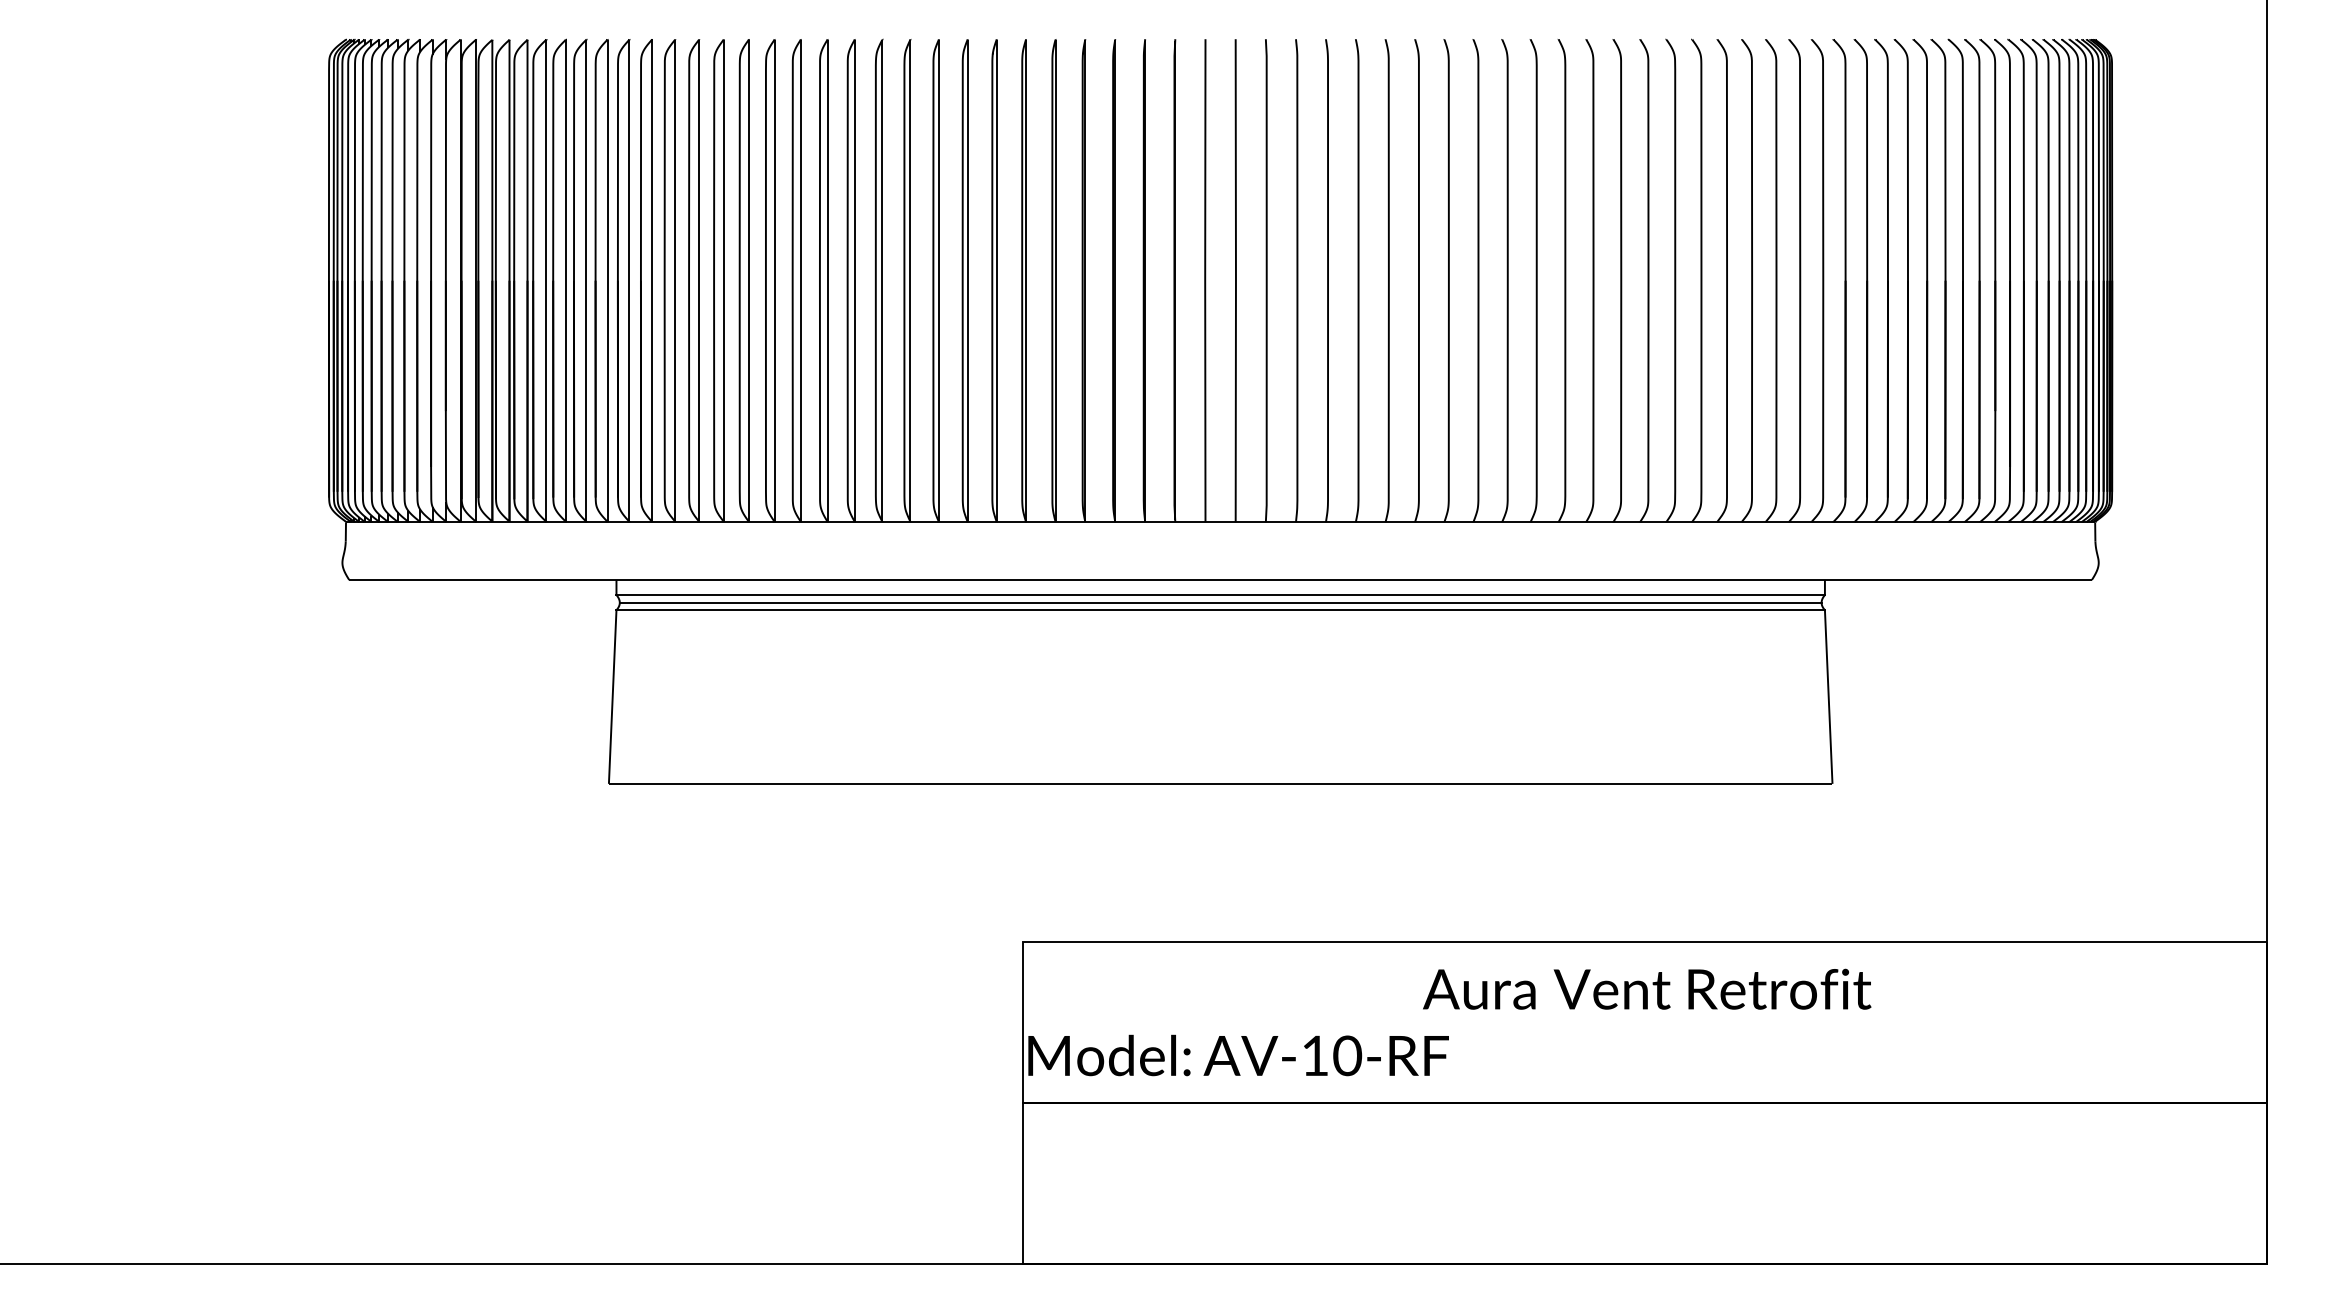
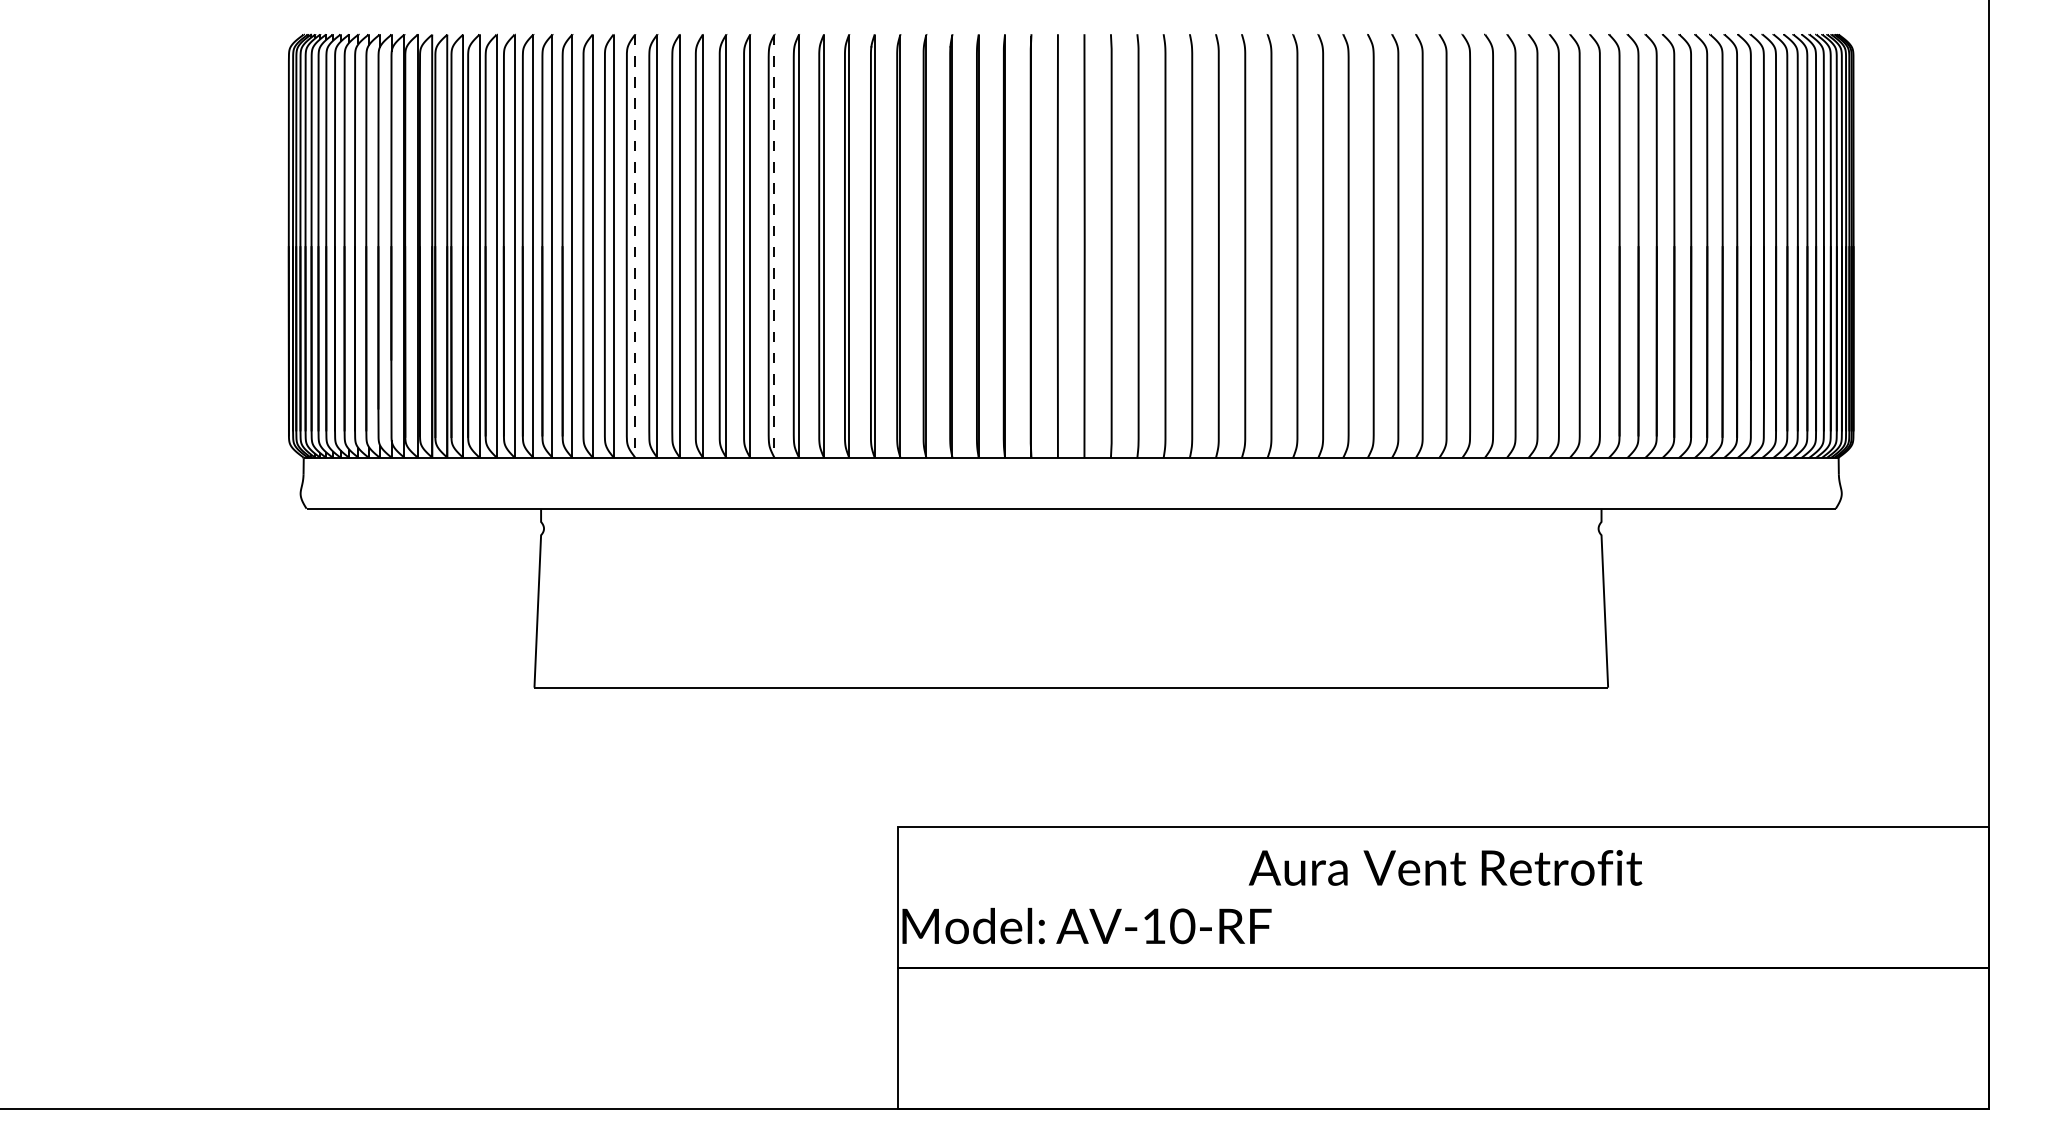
line: (724, 281) -> (635, 246), solid -> dashed
line: (882, 281) -> (774, 246), solid -> dashed
line: (1220, 594) -> (1071, 521), removed
line: (1220, 602) -> (1071, 528), removed
line: (1220, 610) -> (1071, 535), removed

